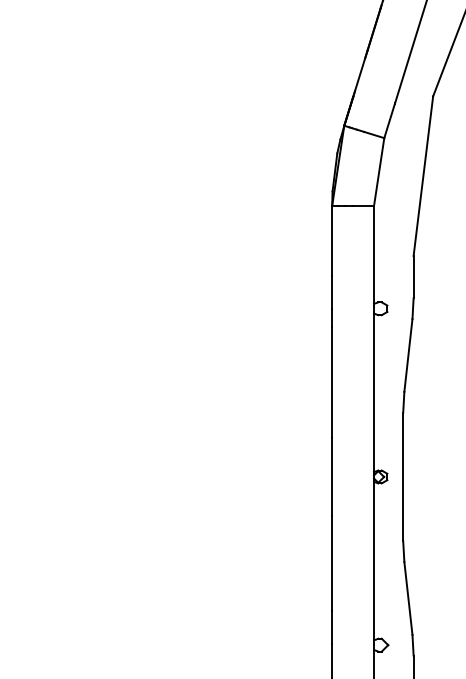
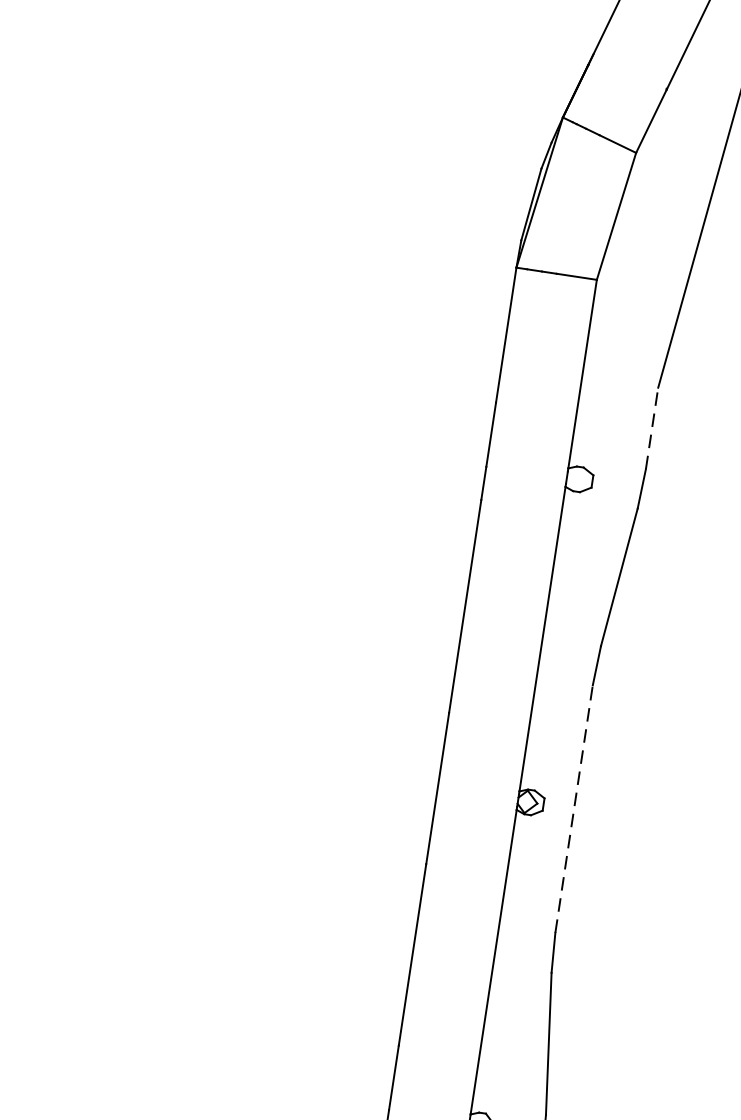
line: (413, 276) -> (652, 427), solid -> dashed
line: (403, 476) -> (574, 808), solid -> dashed

